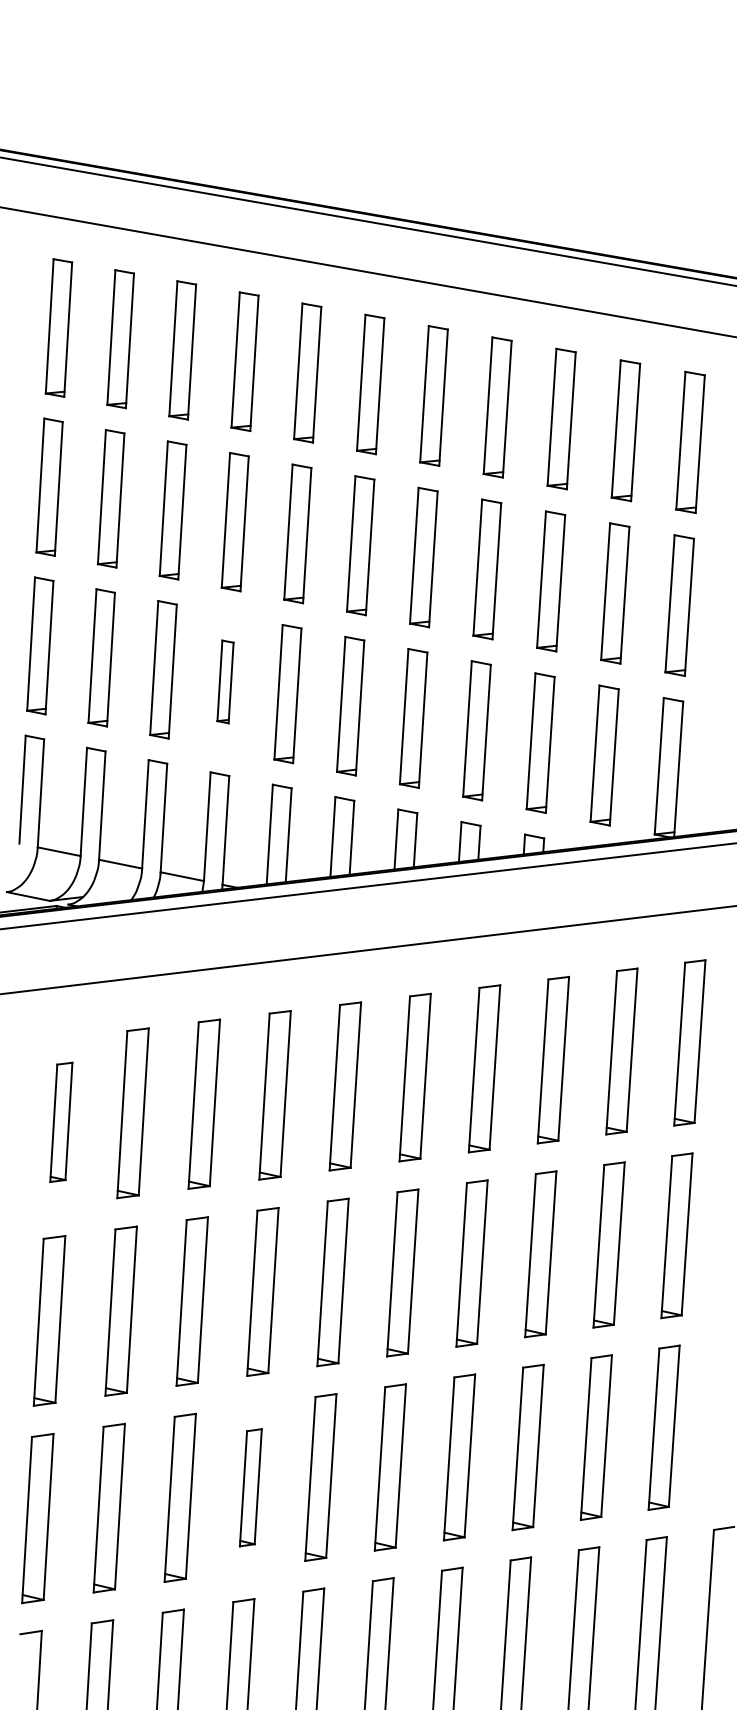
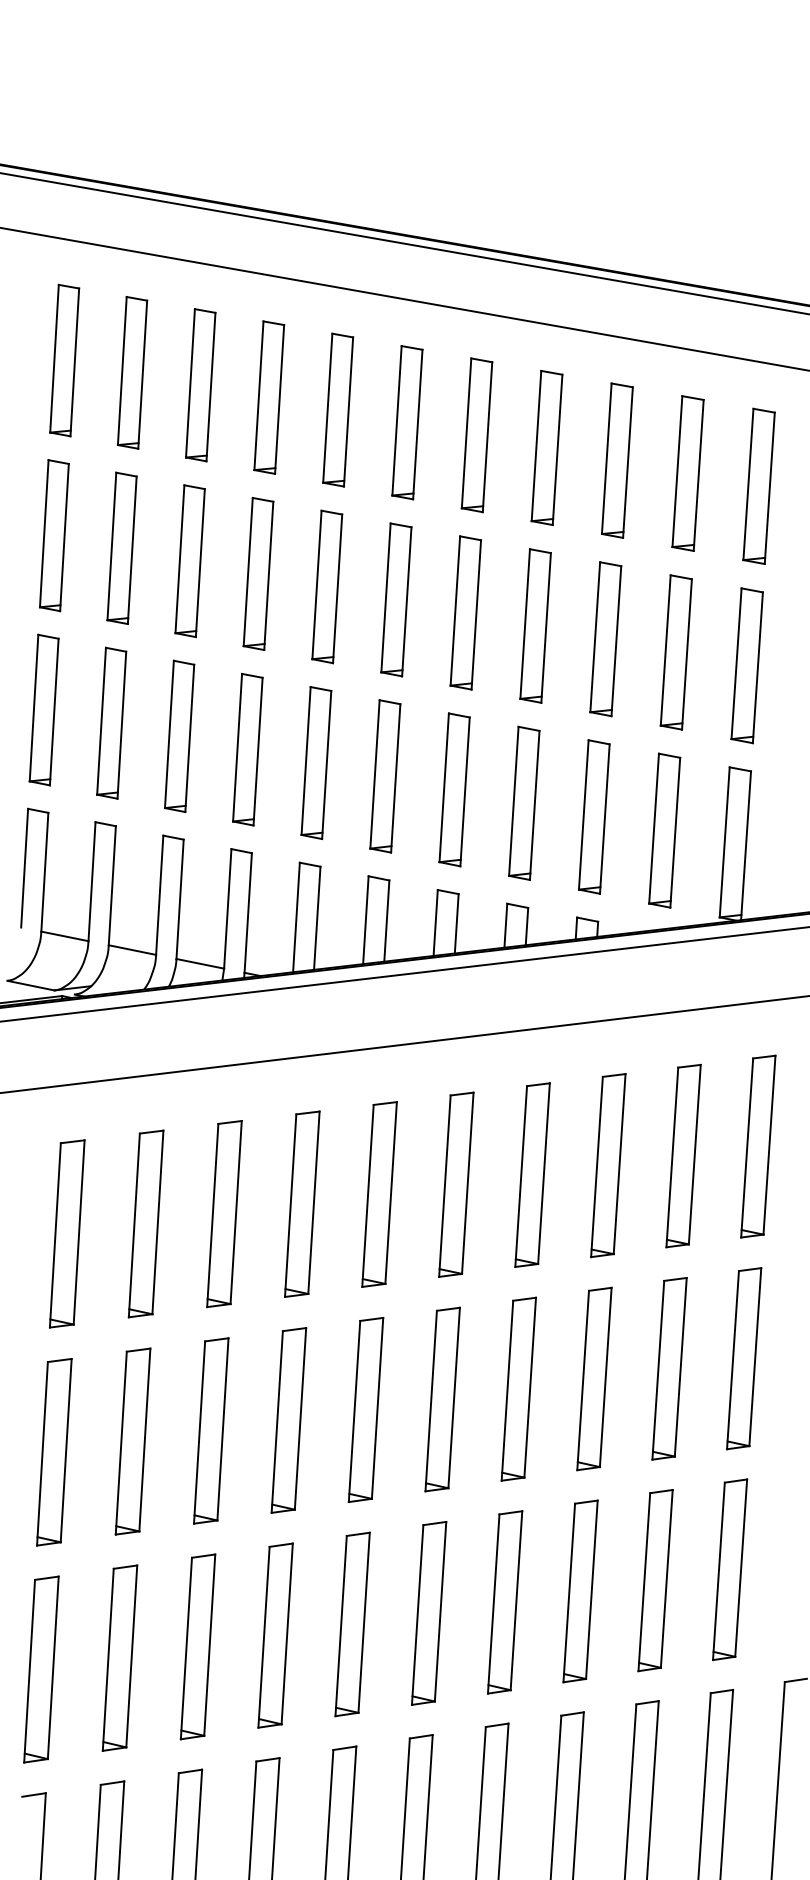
part: (225, 681) -> (247, 749), size x1.67
part: (61, 1122) -> (67, 1234), size x1.43
part: (250, 1487) -> (275, 1635), size x1.43

